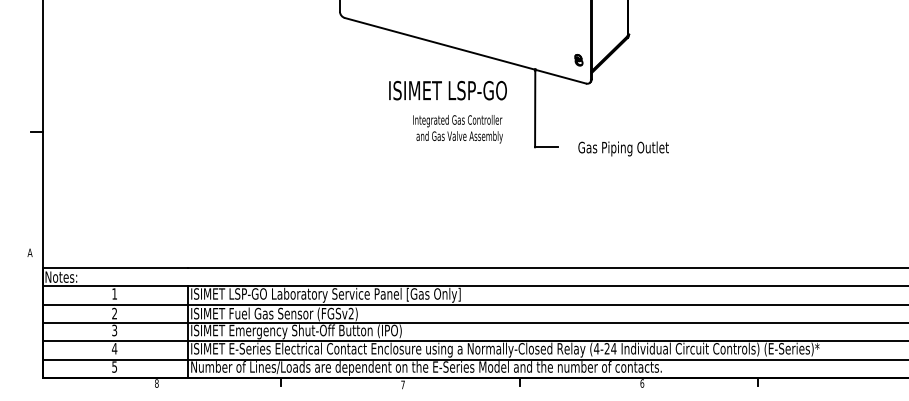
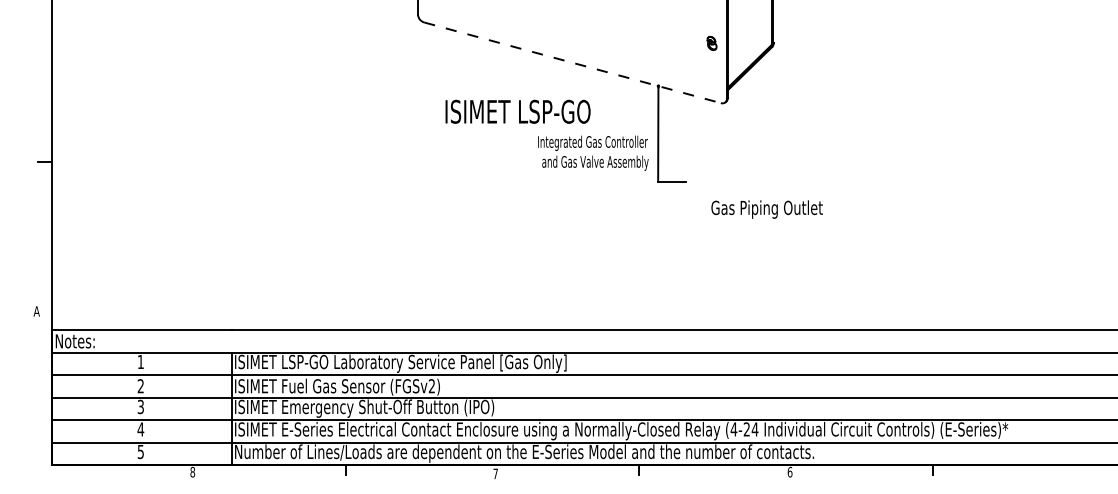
line: (465, 50) -> (572, 62), solid -> dashed
part: (578, 59) -> (711, 42), moved
text: (447, 90) -> (517, 111), moved
text: (458, 128) -> (593, 152), moved
text: (623, 148) -> (766, 209), moved

